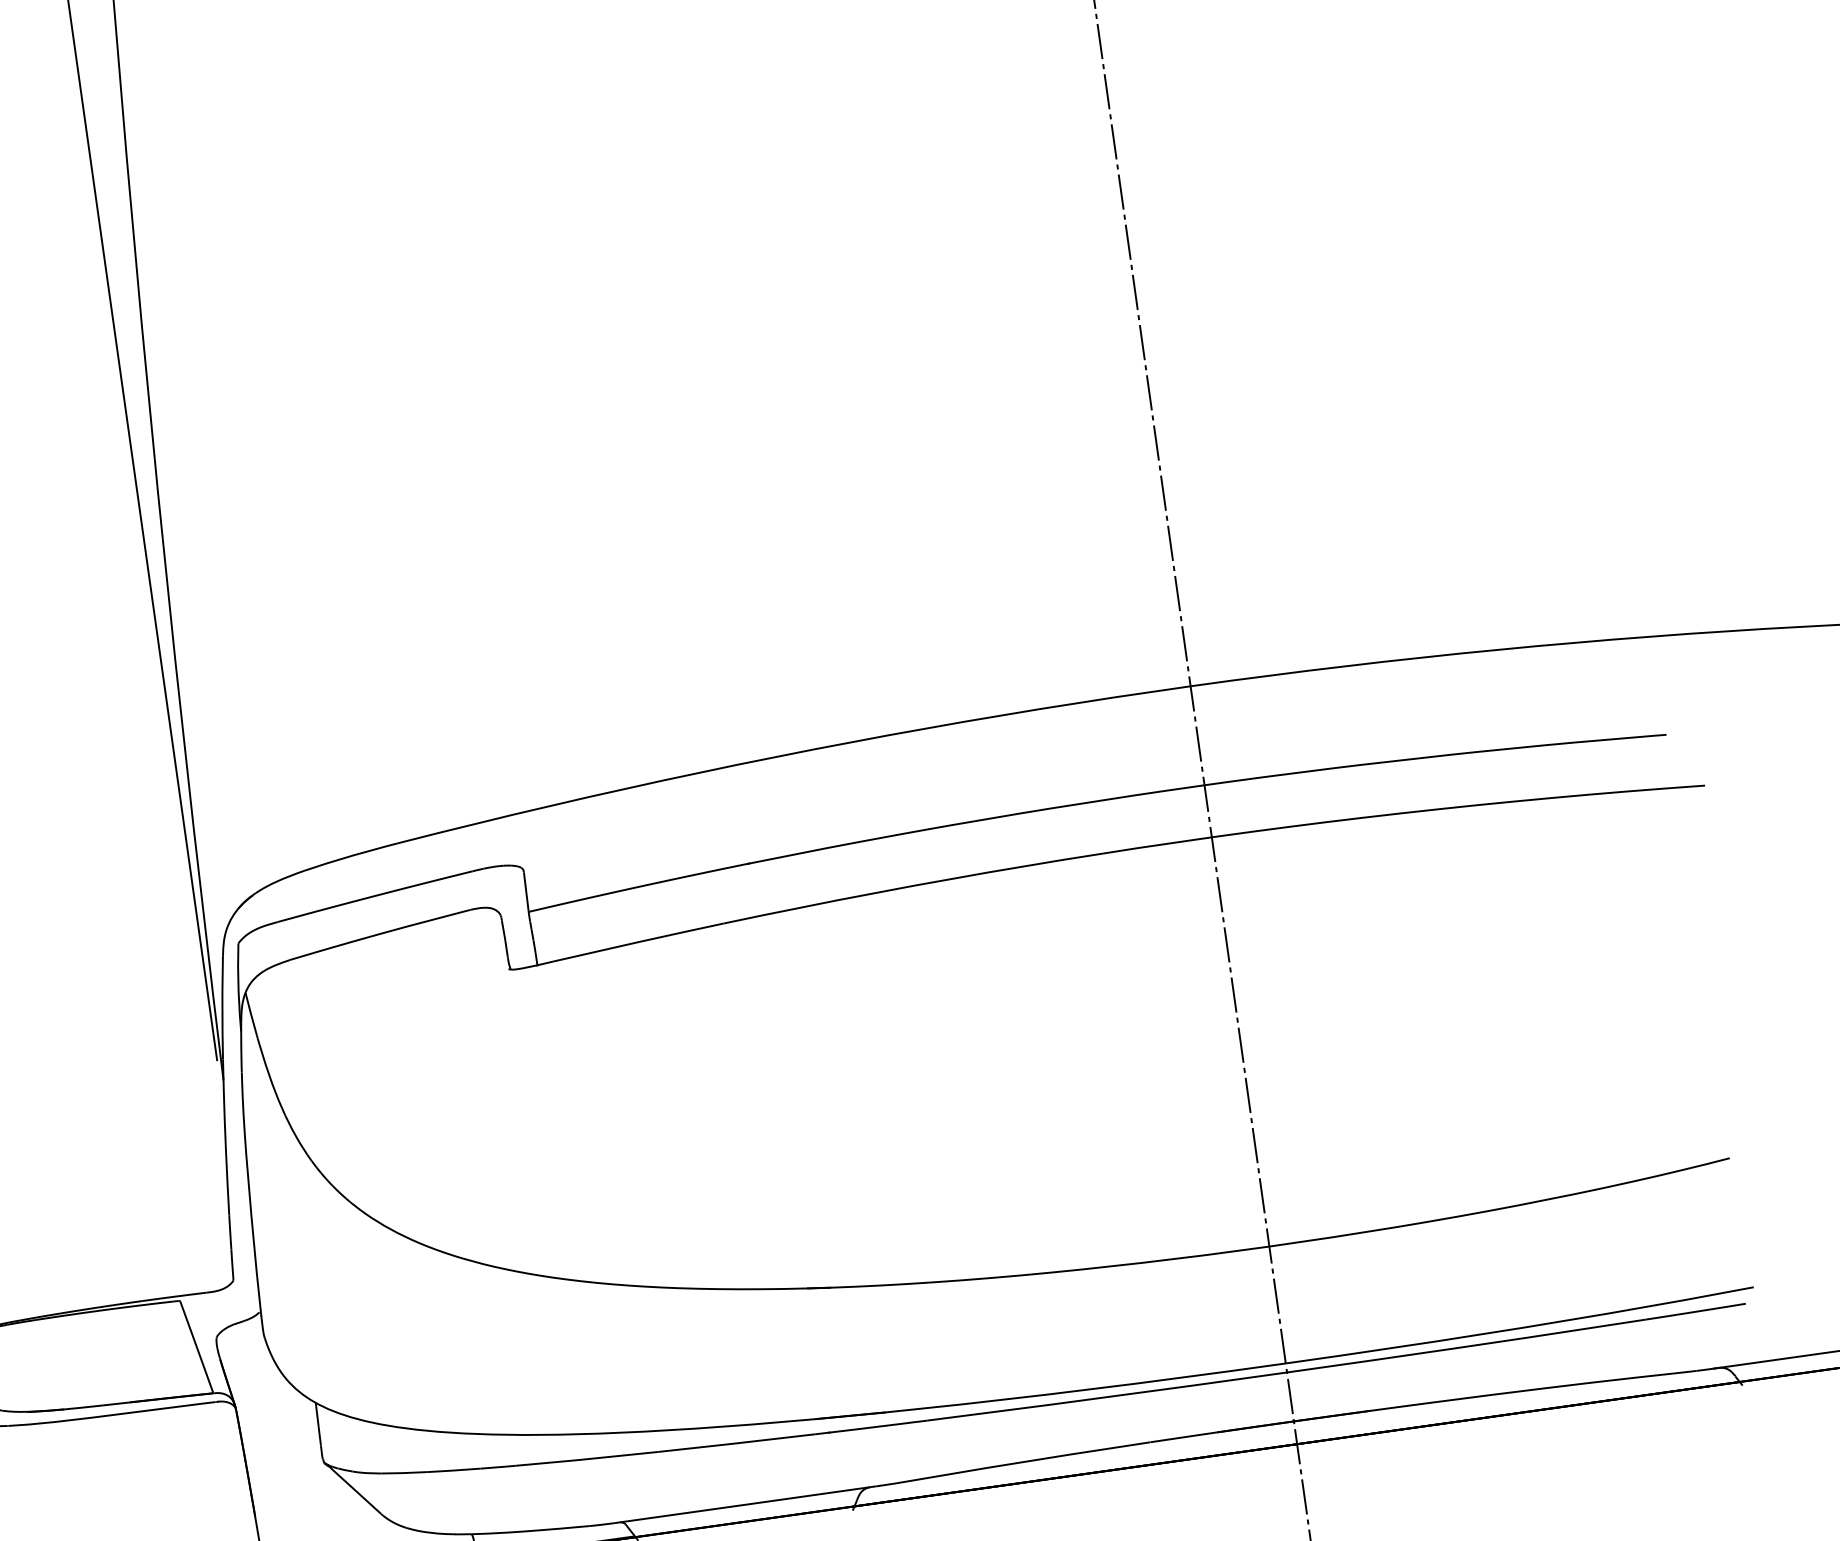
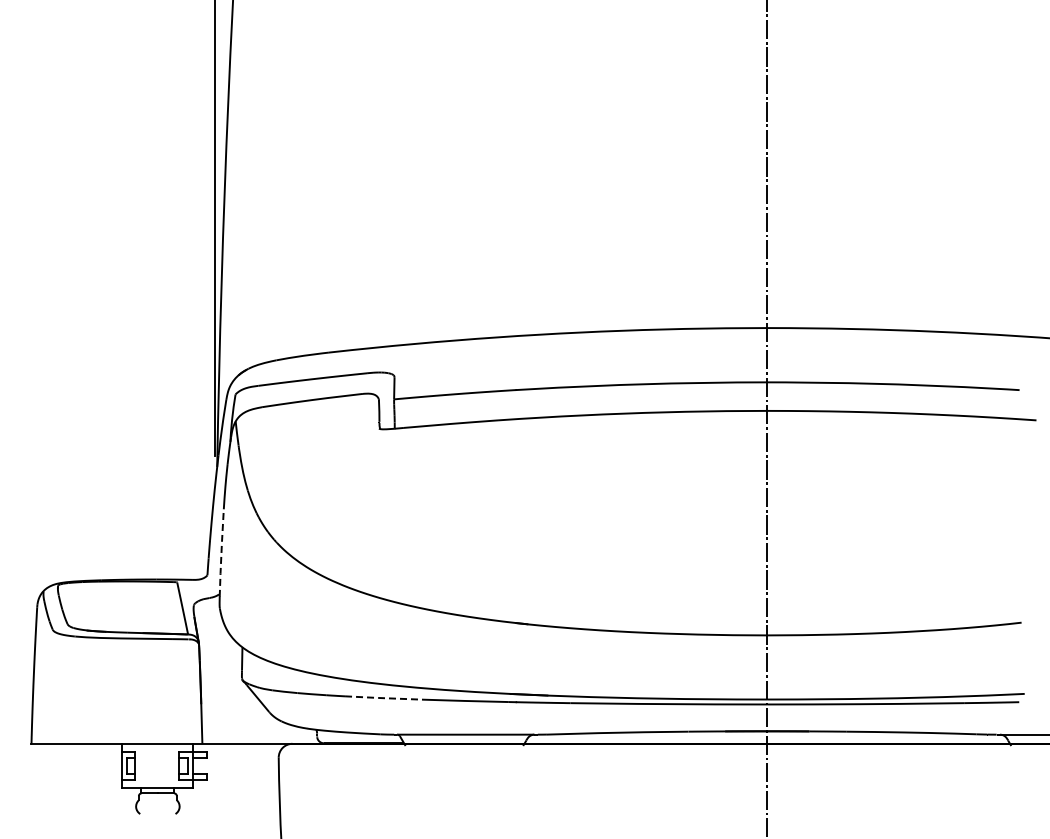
line: (253, 1235) -> (221, 552), solid -> dashed
line: (587, 1459) -> (384, 698), solid -> dashed

